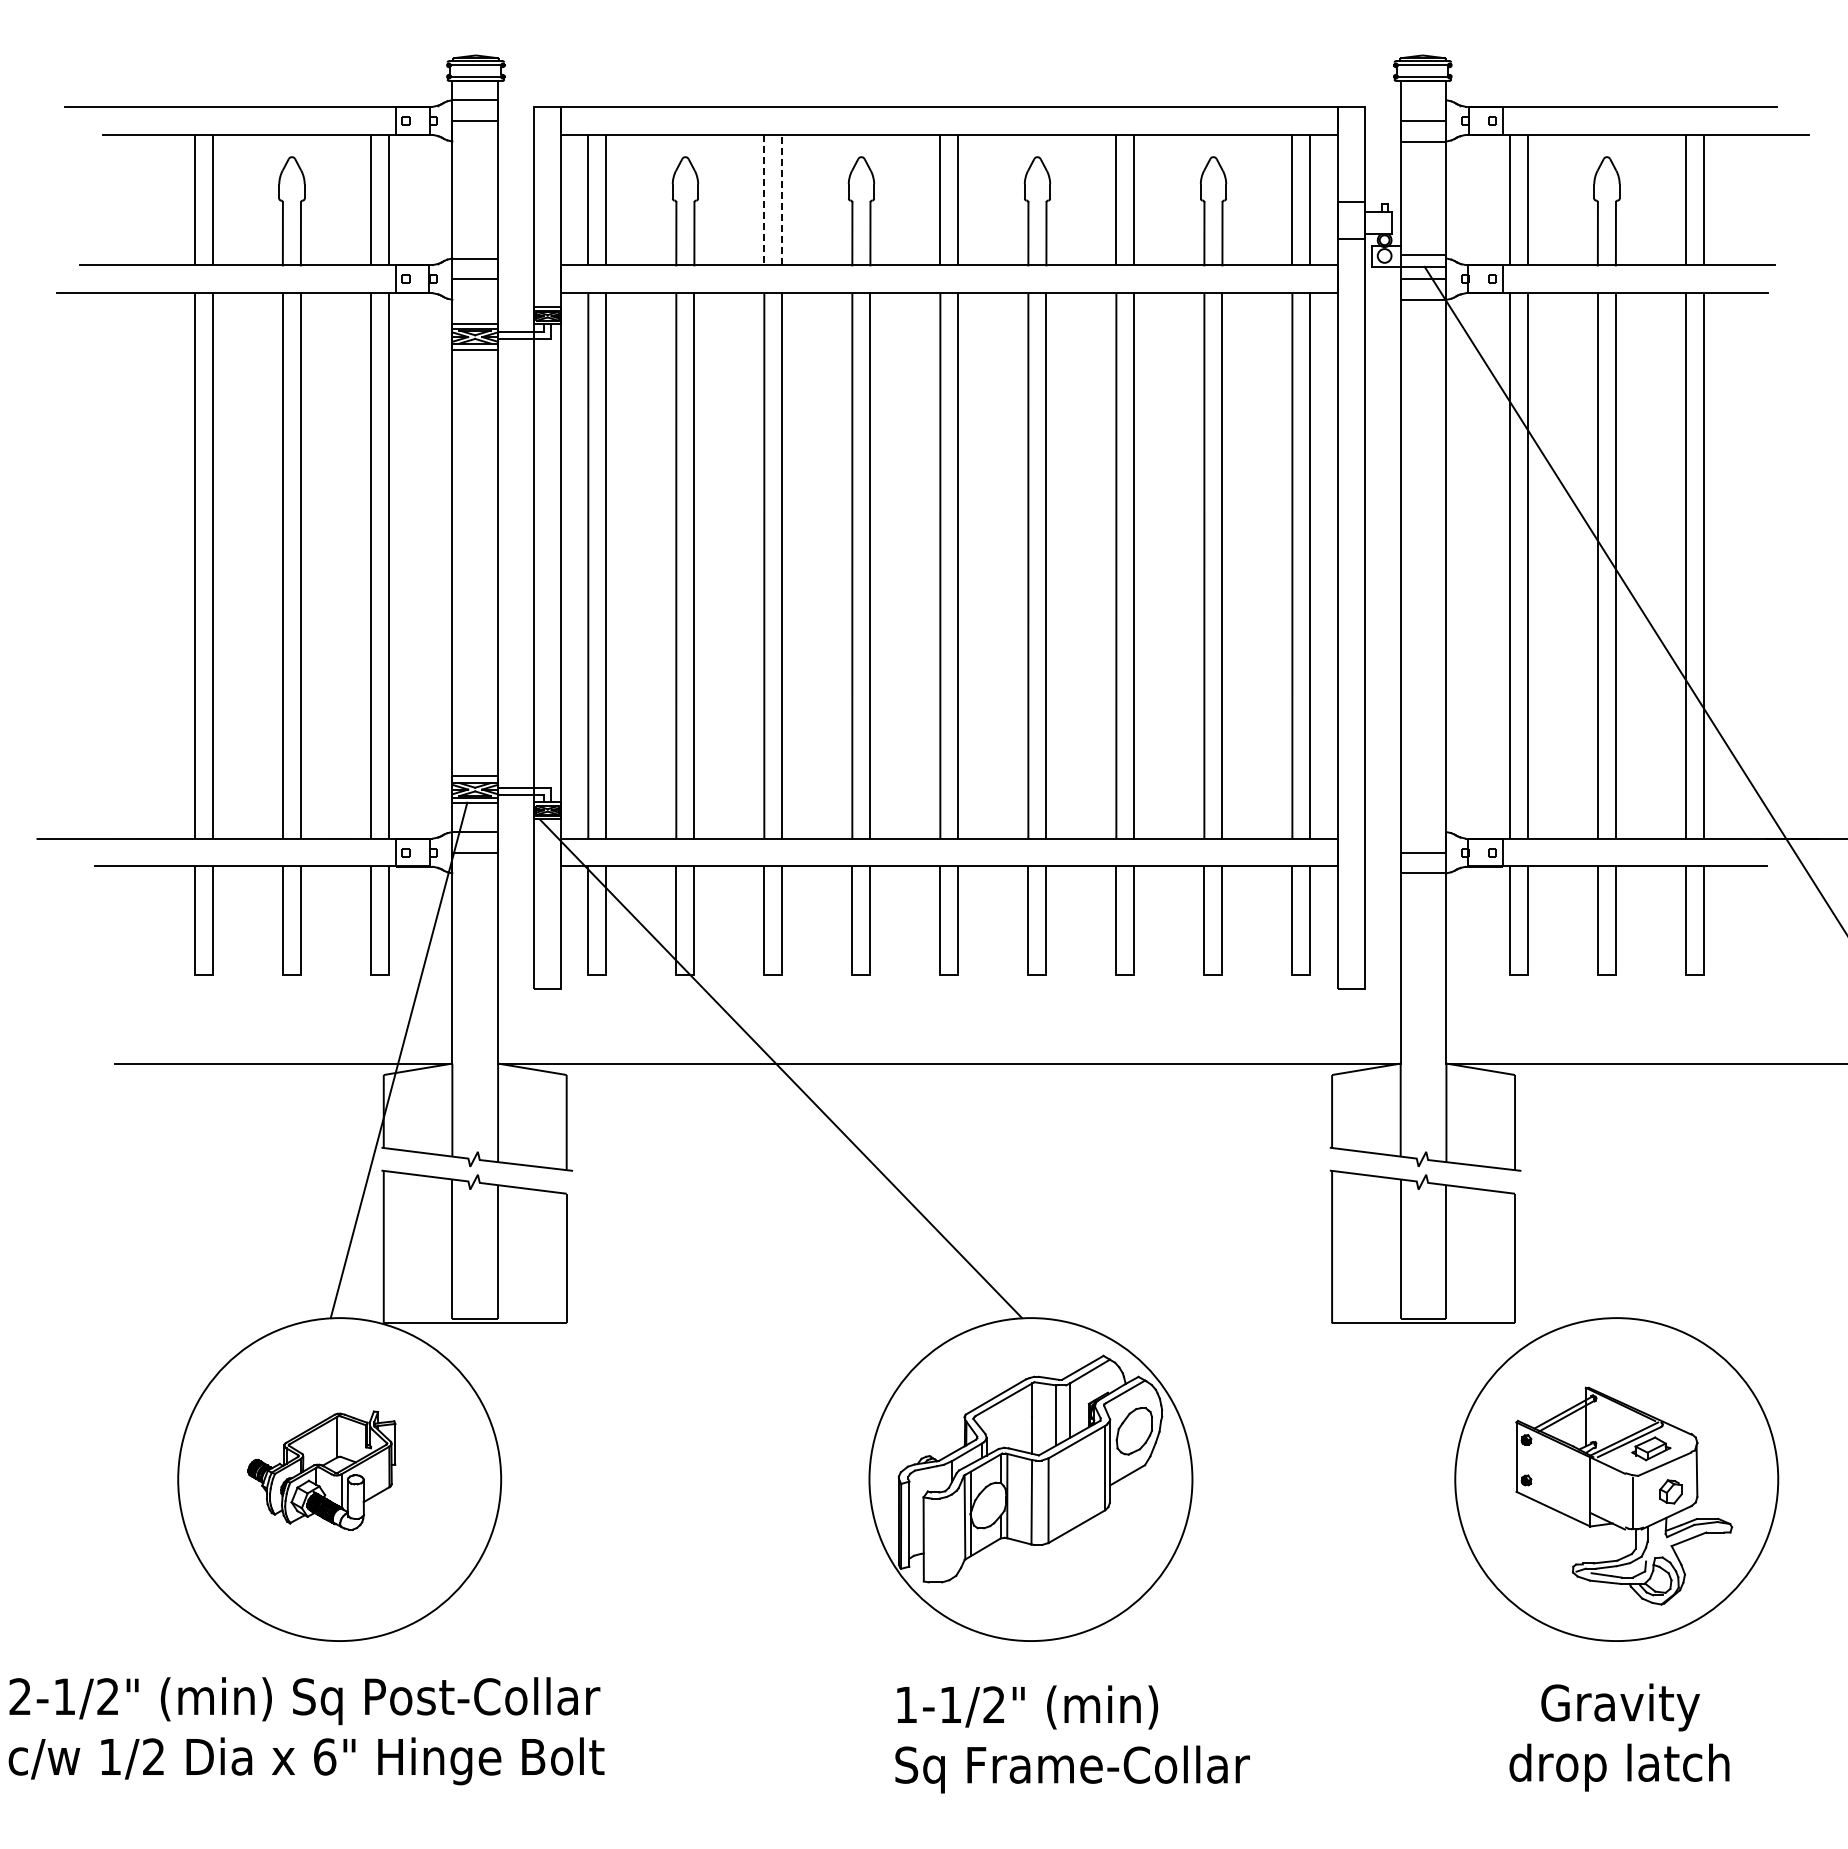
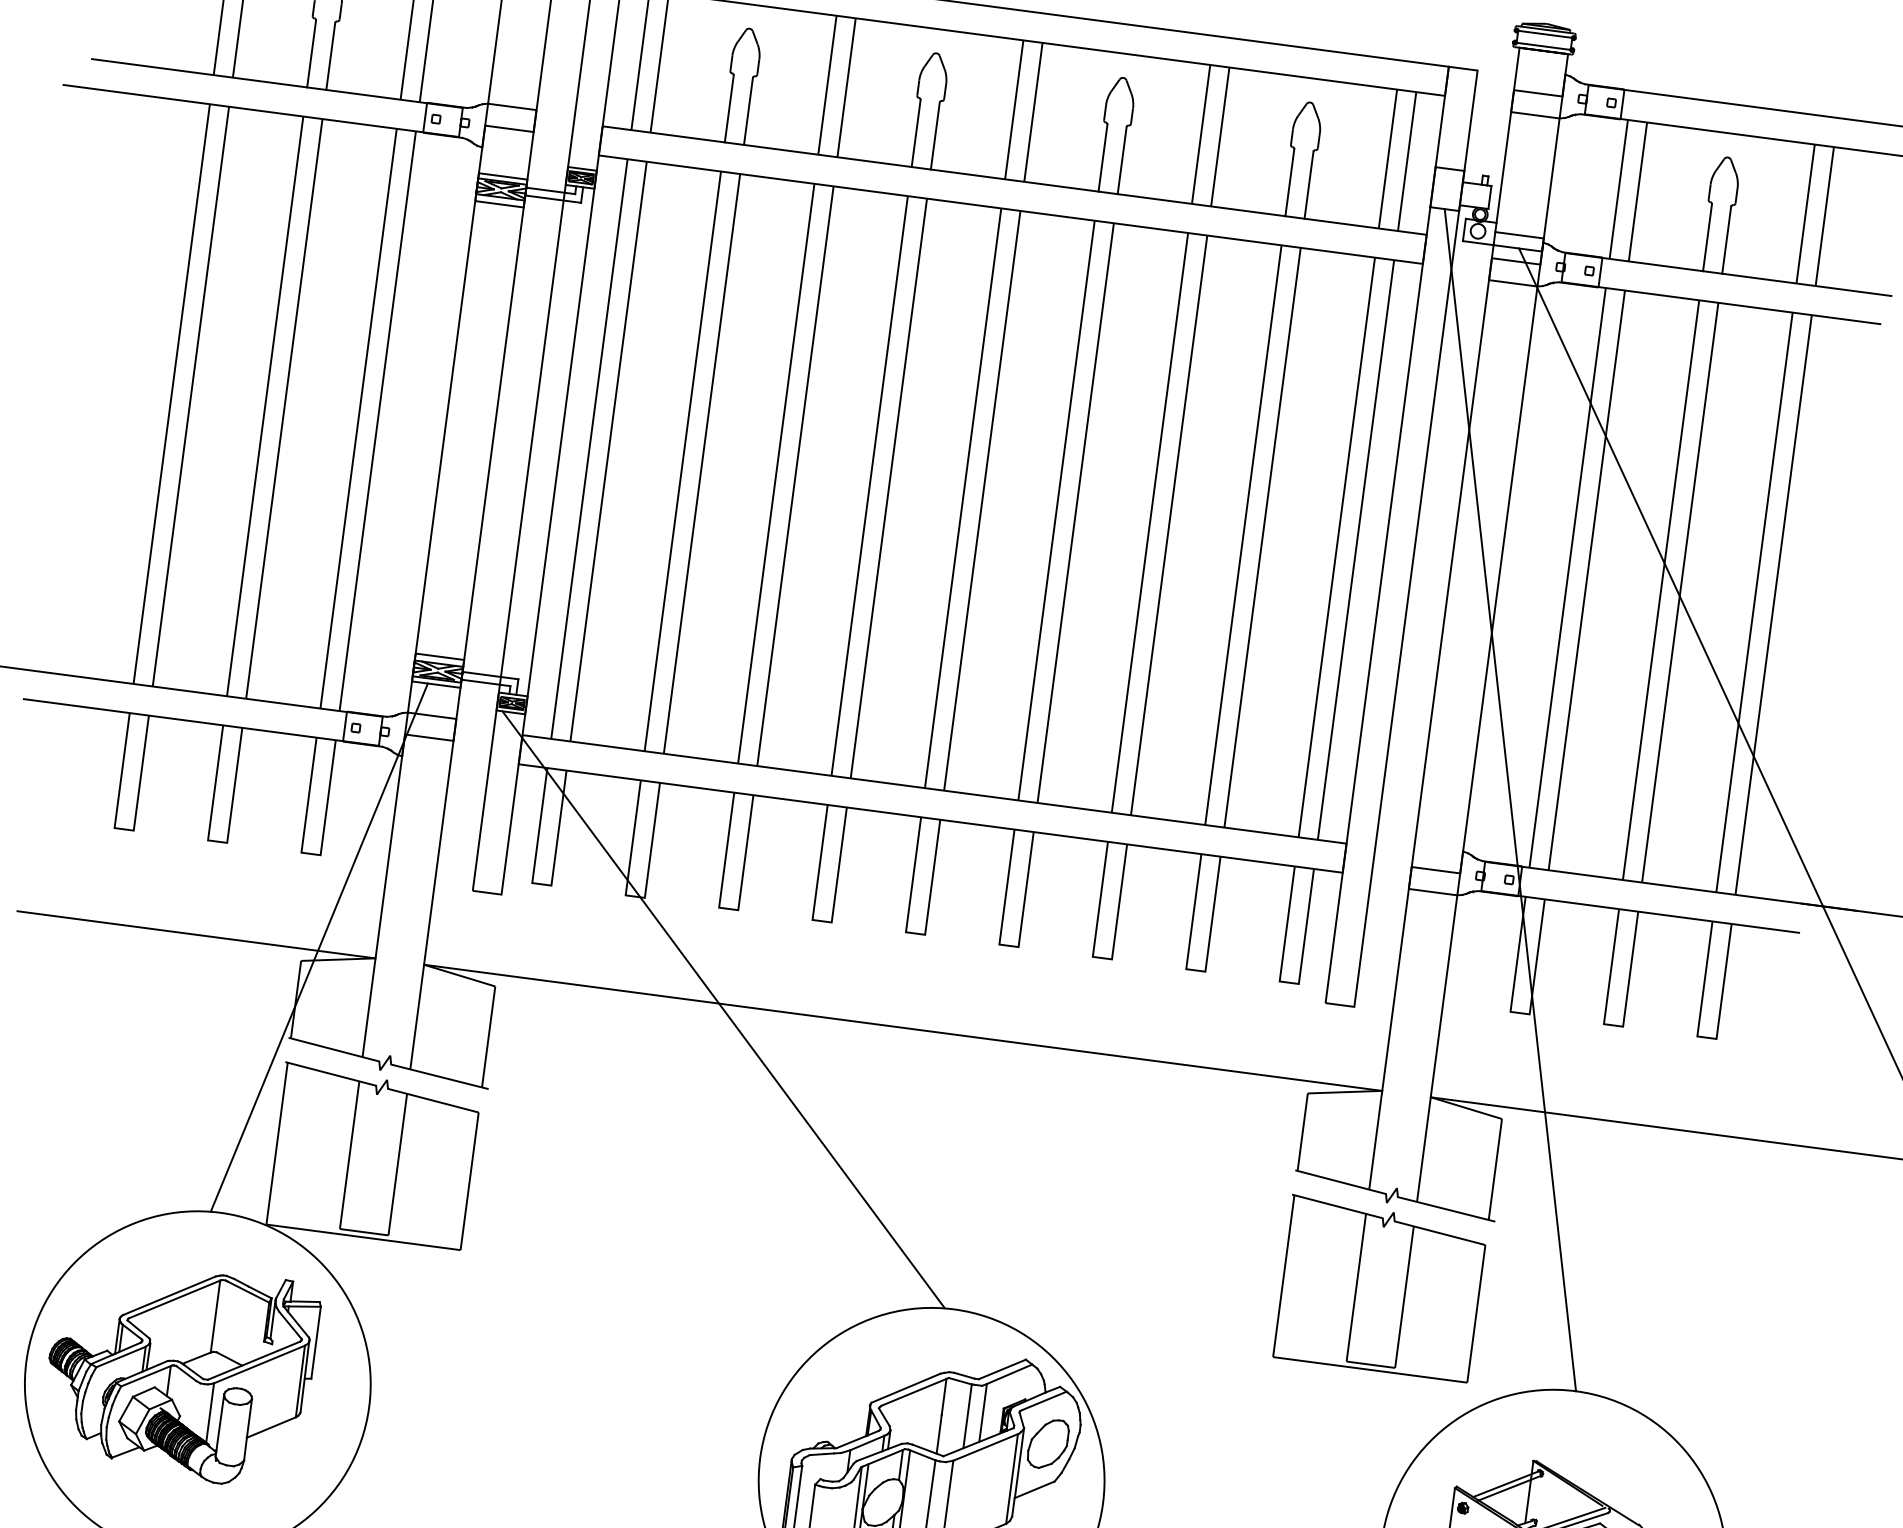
line: (782, 199) -> (846, 87), dashed -> solid
line: (764, 200) -> (827, 85), dashed -> solid
line: (1483, 778) -> (1509, 799), added
part: (321, 1470) -> (179, 1372), size x1.67

